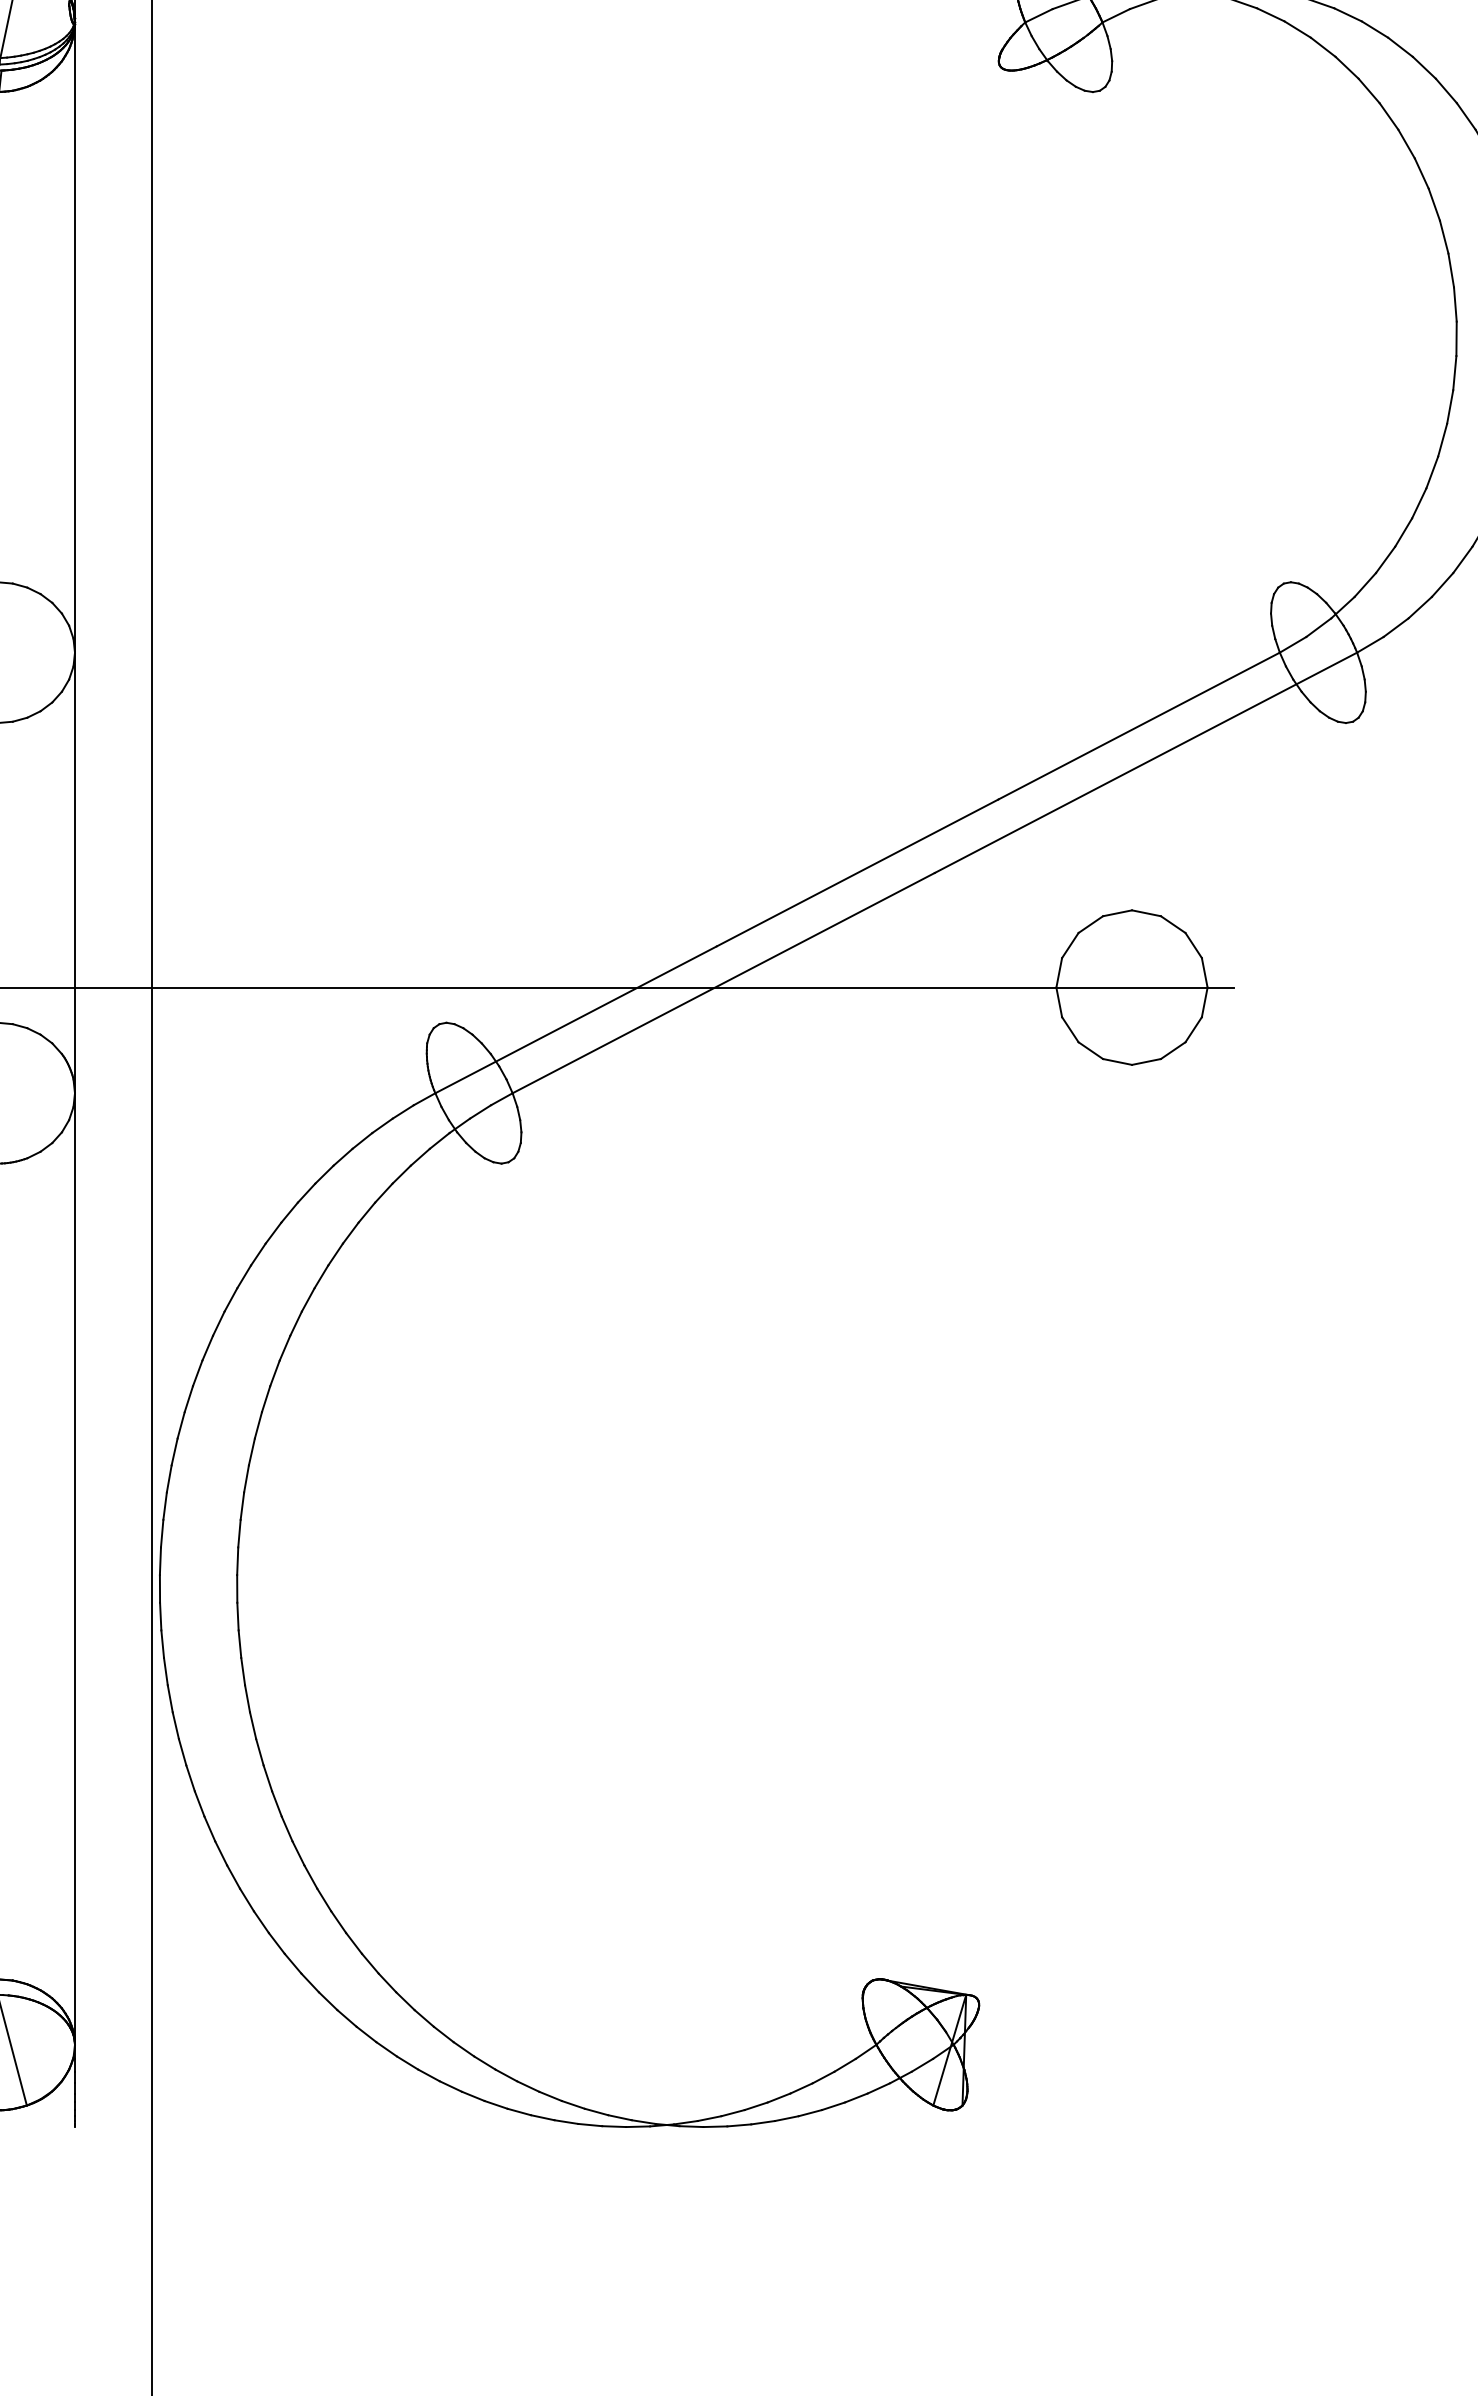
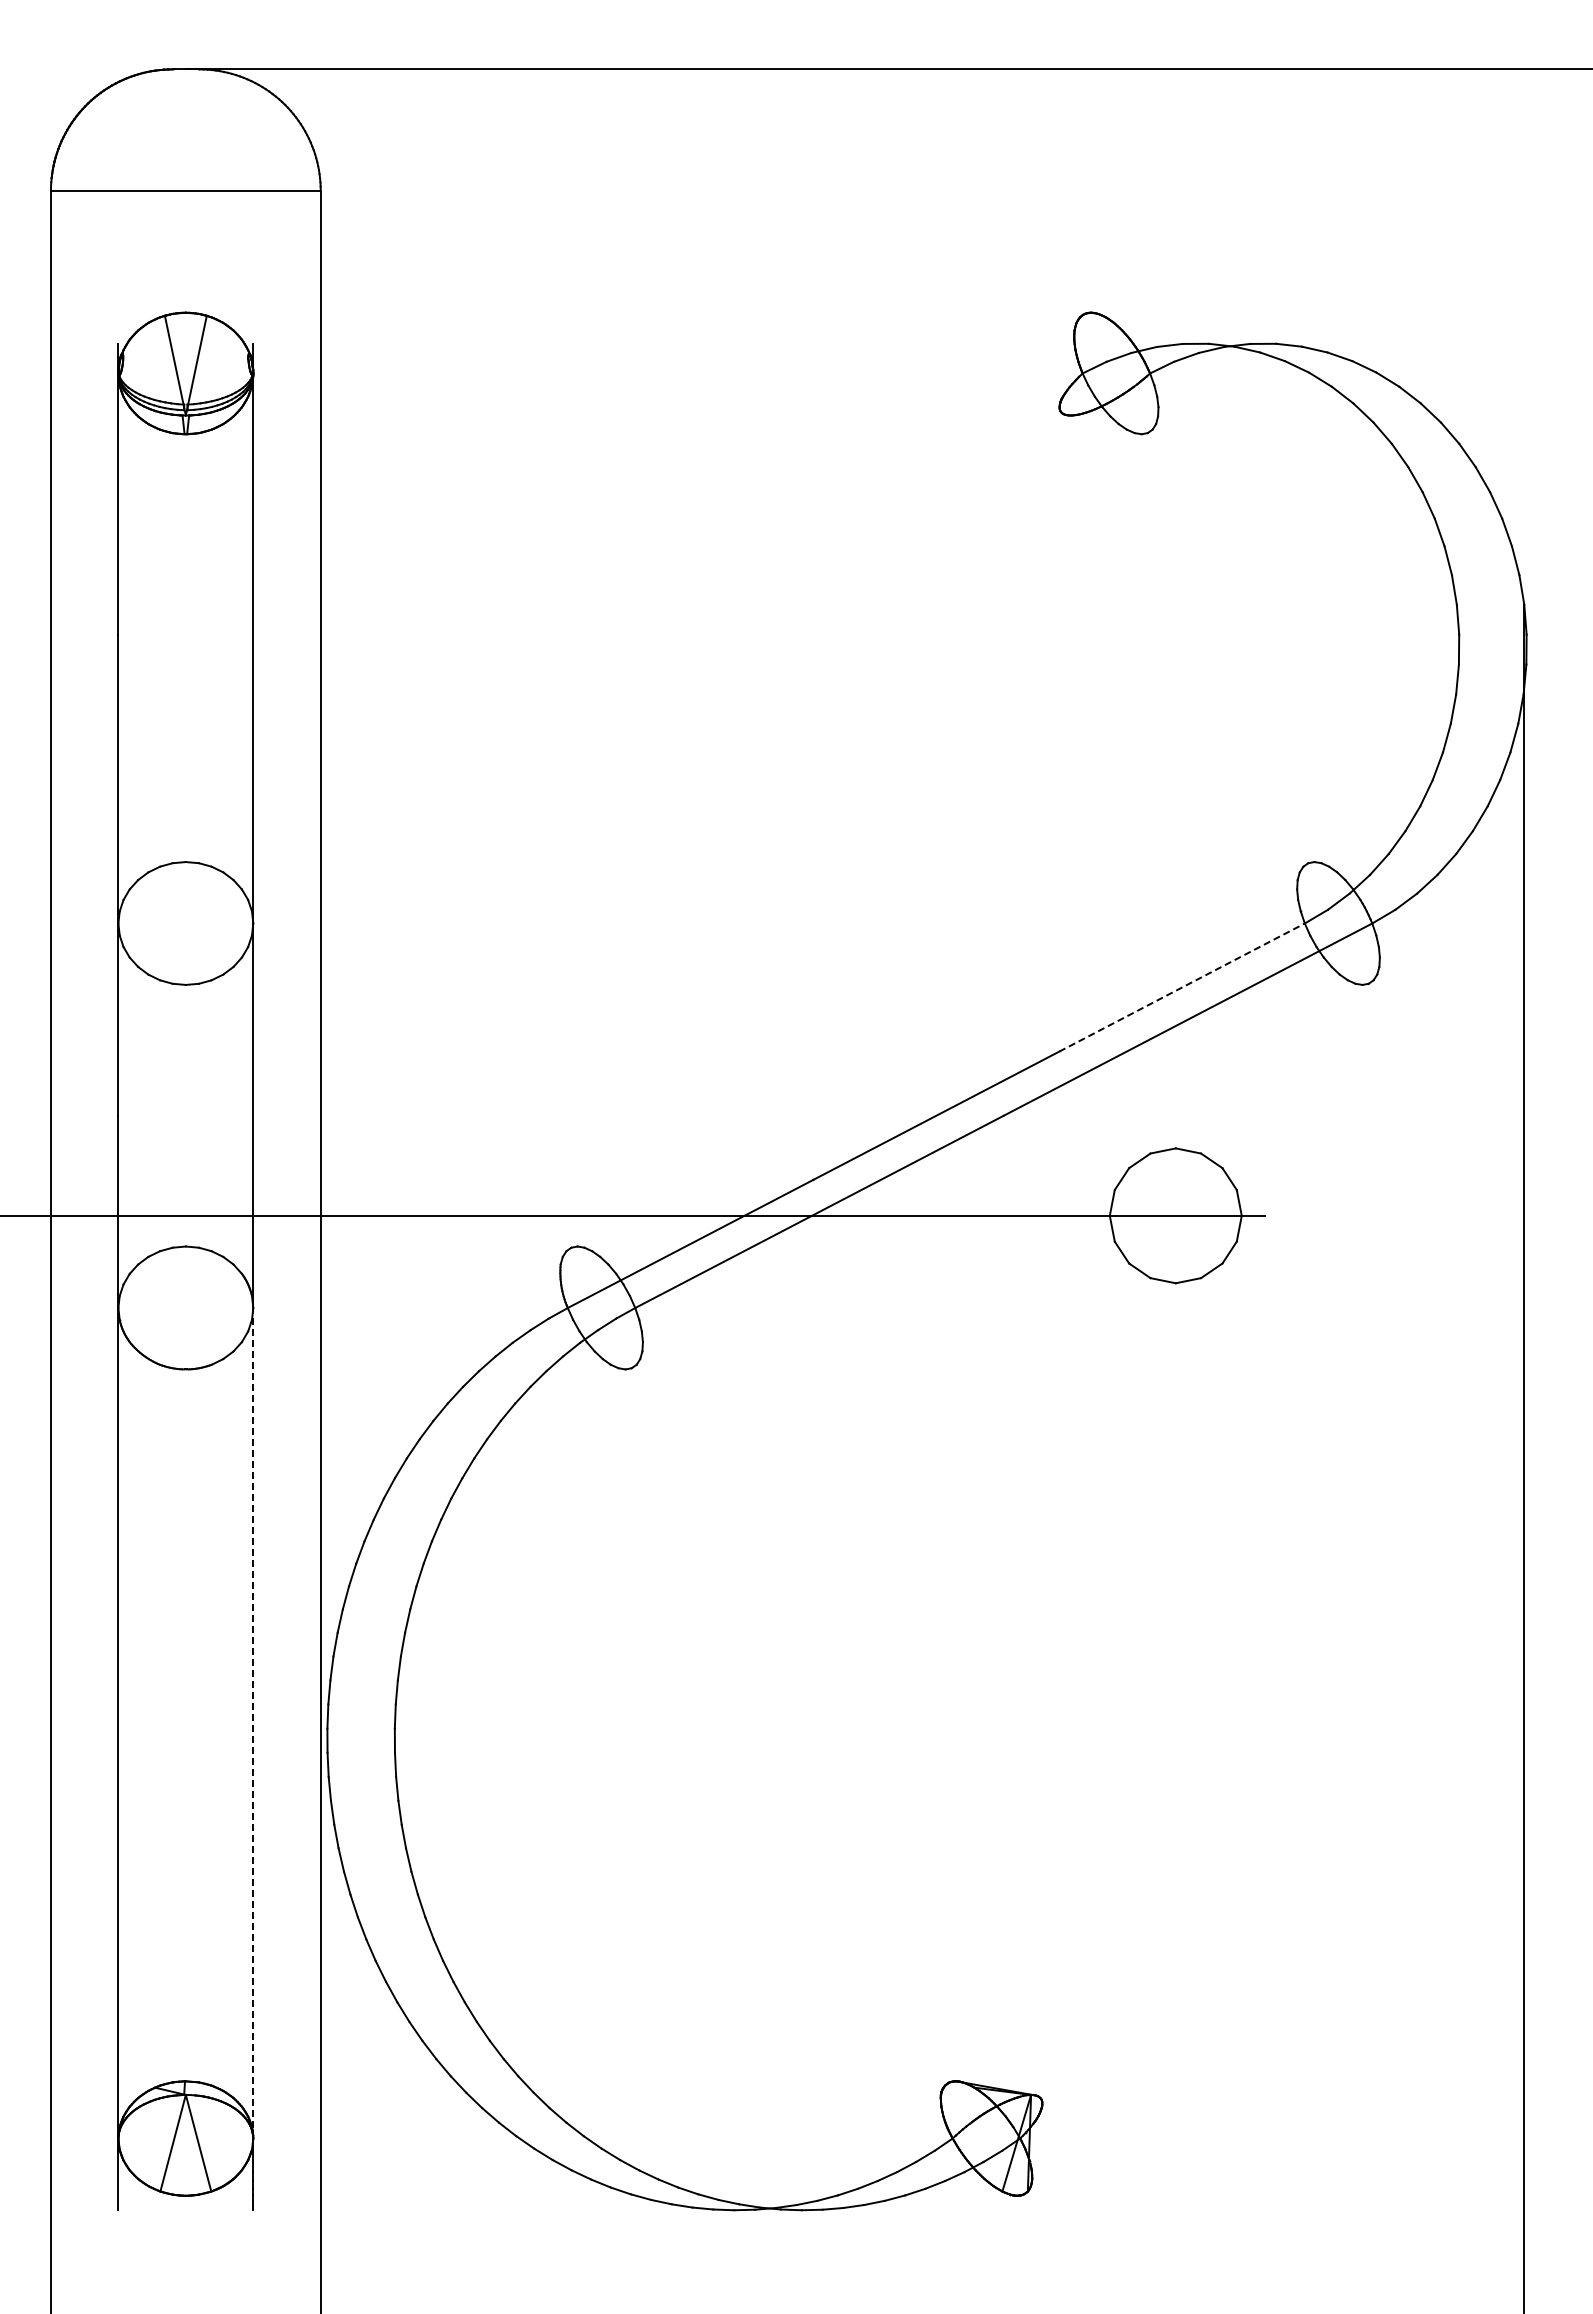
line: (1139, 725) -> (1182, 987), solid -> dashed
line: (75, 1568) -> (253, 1722), solid -> dashed

